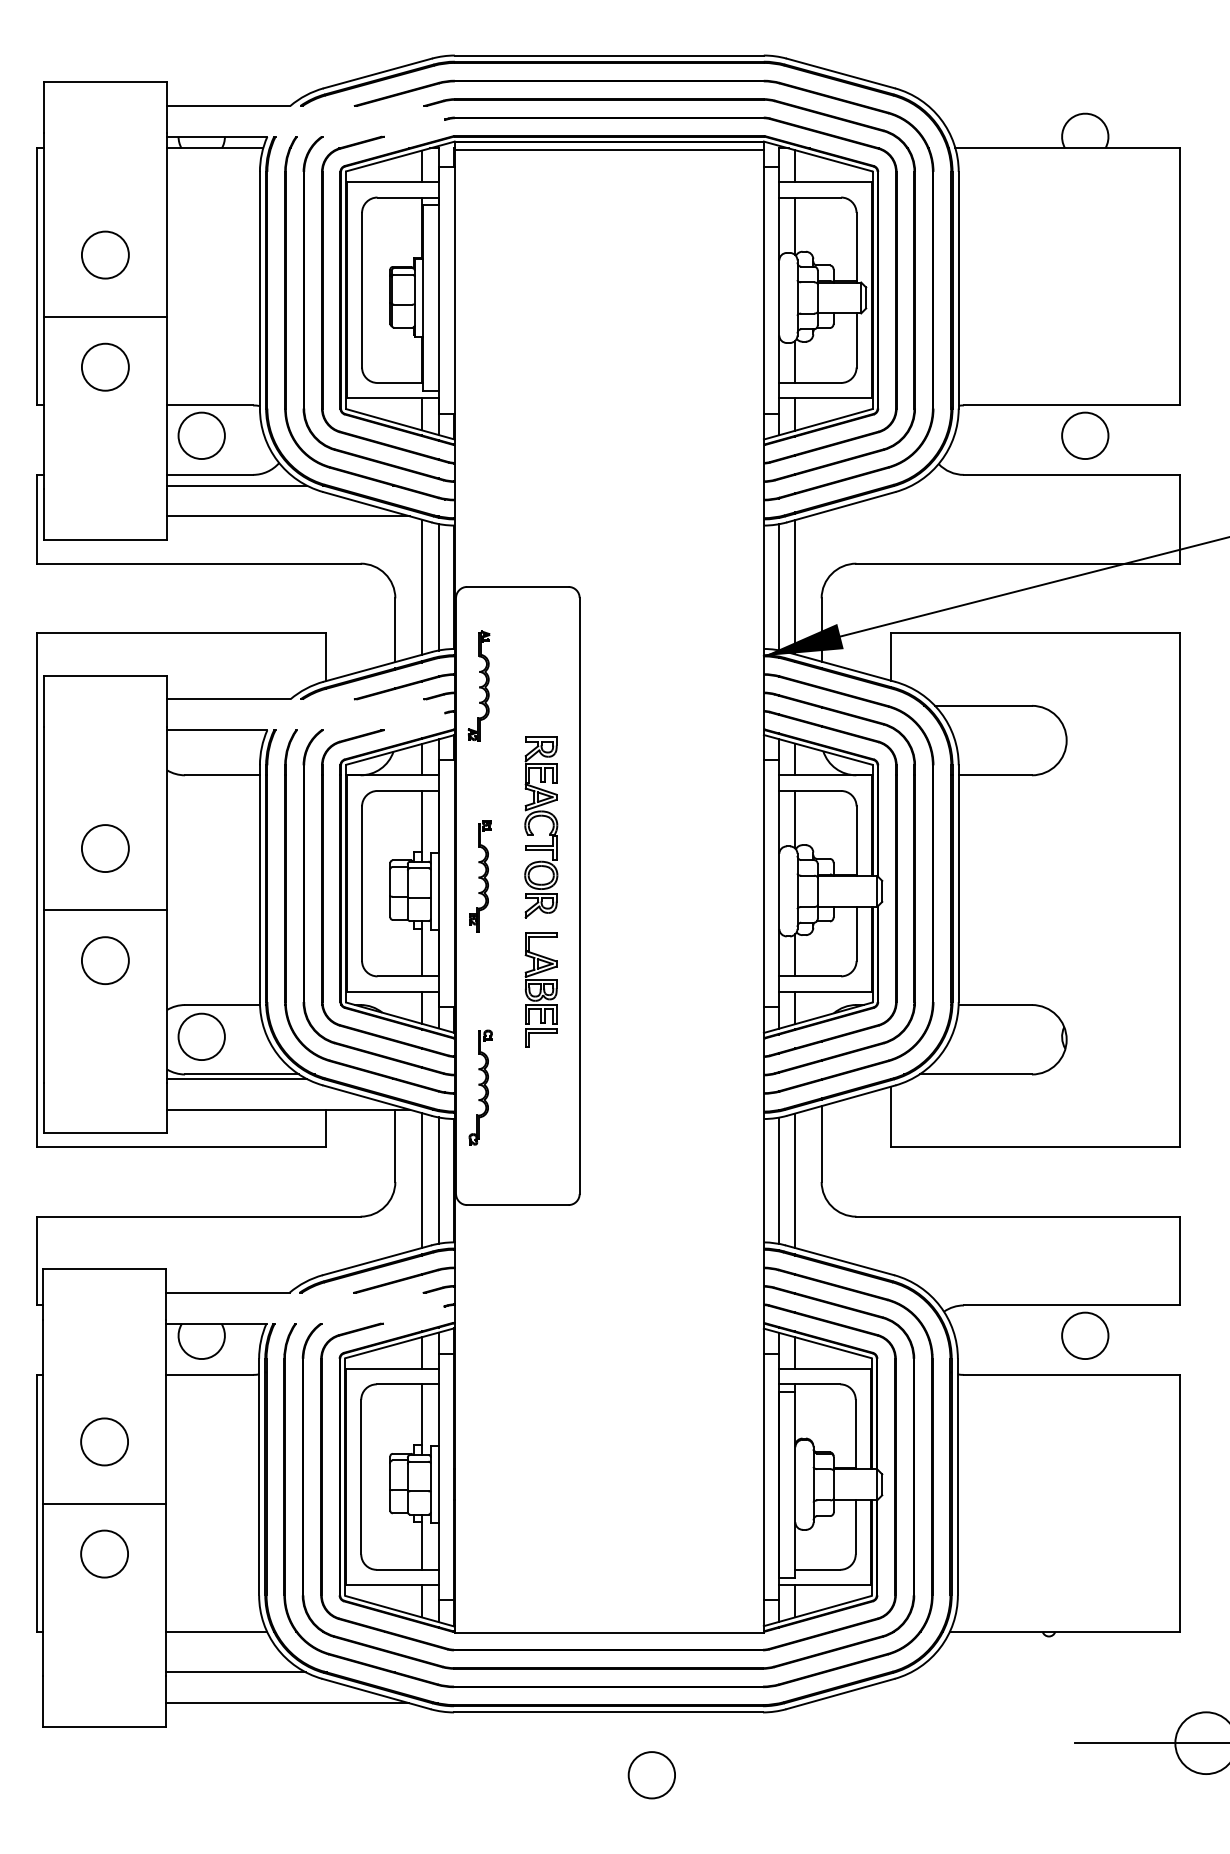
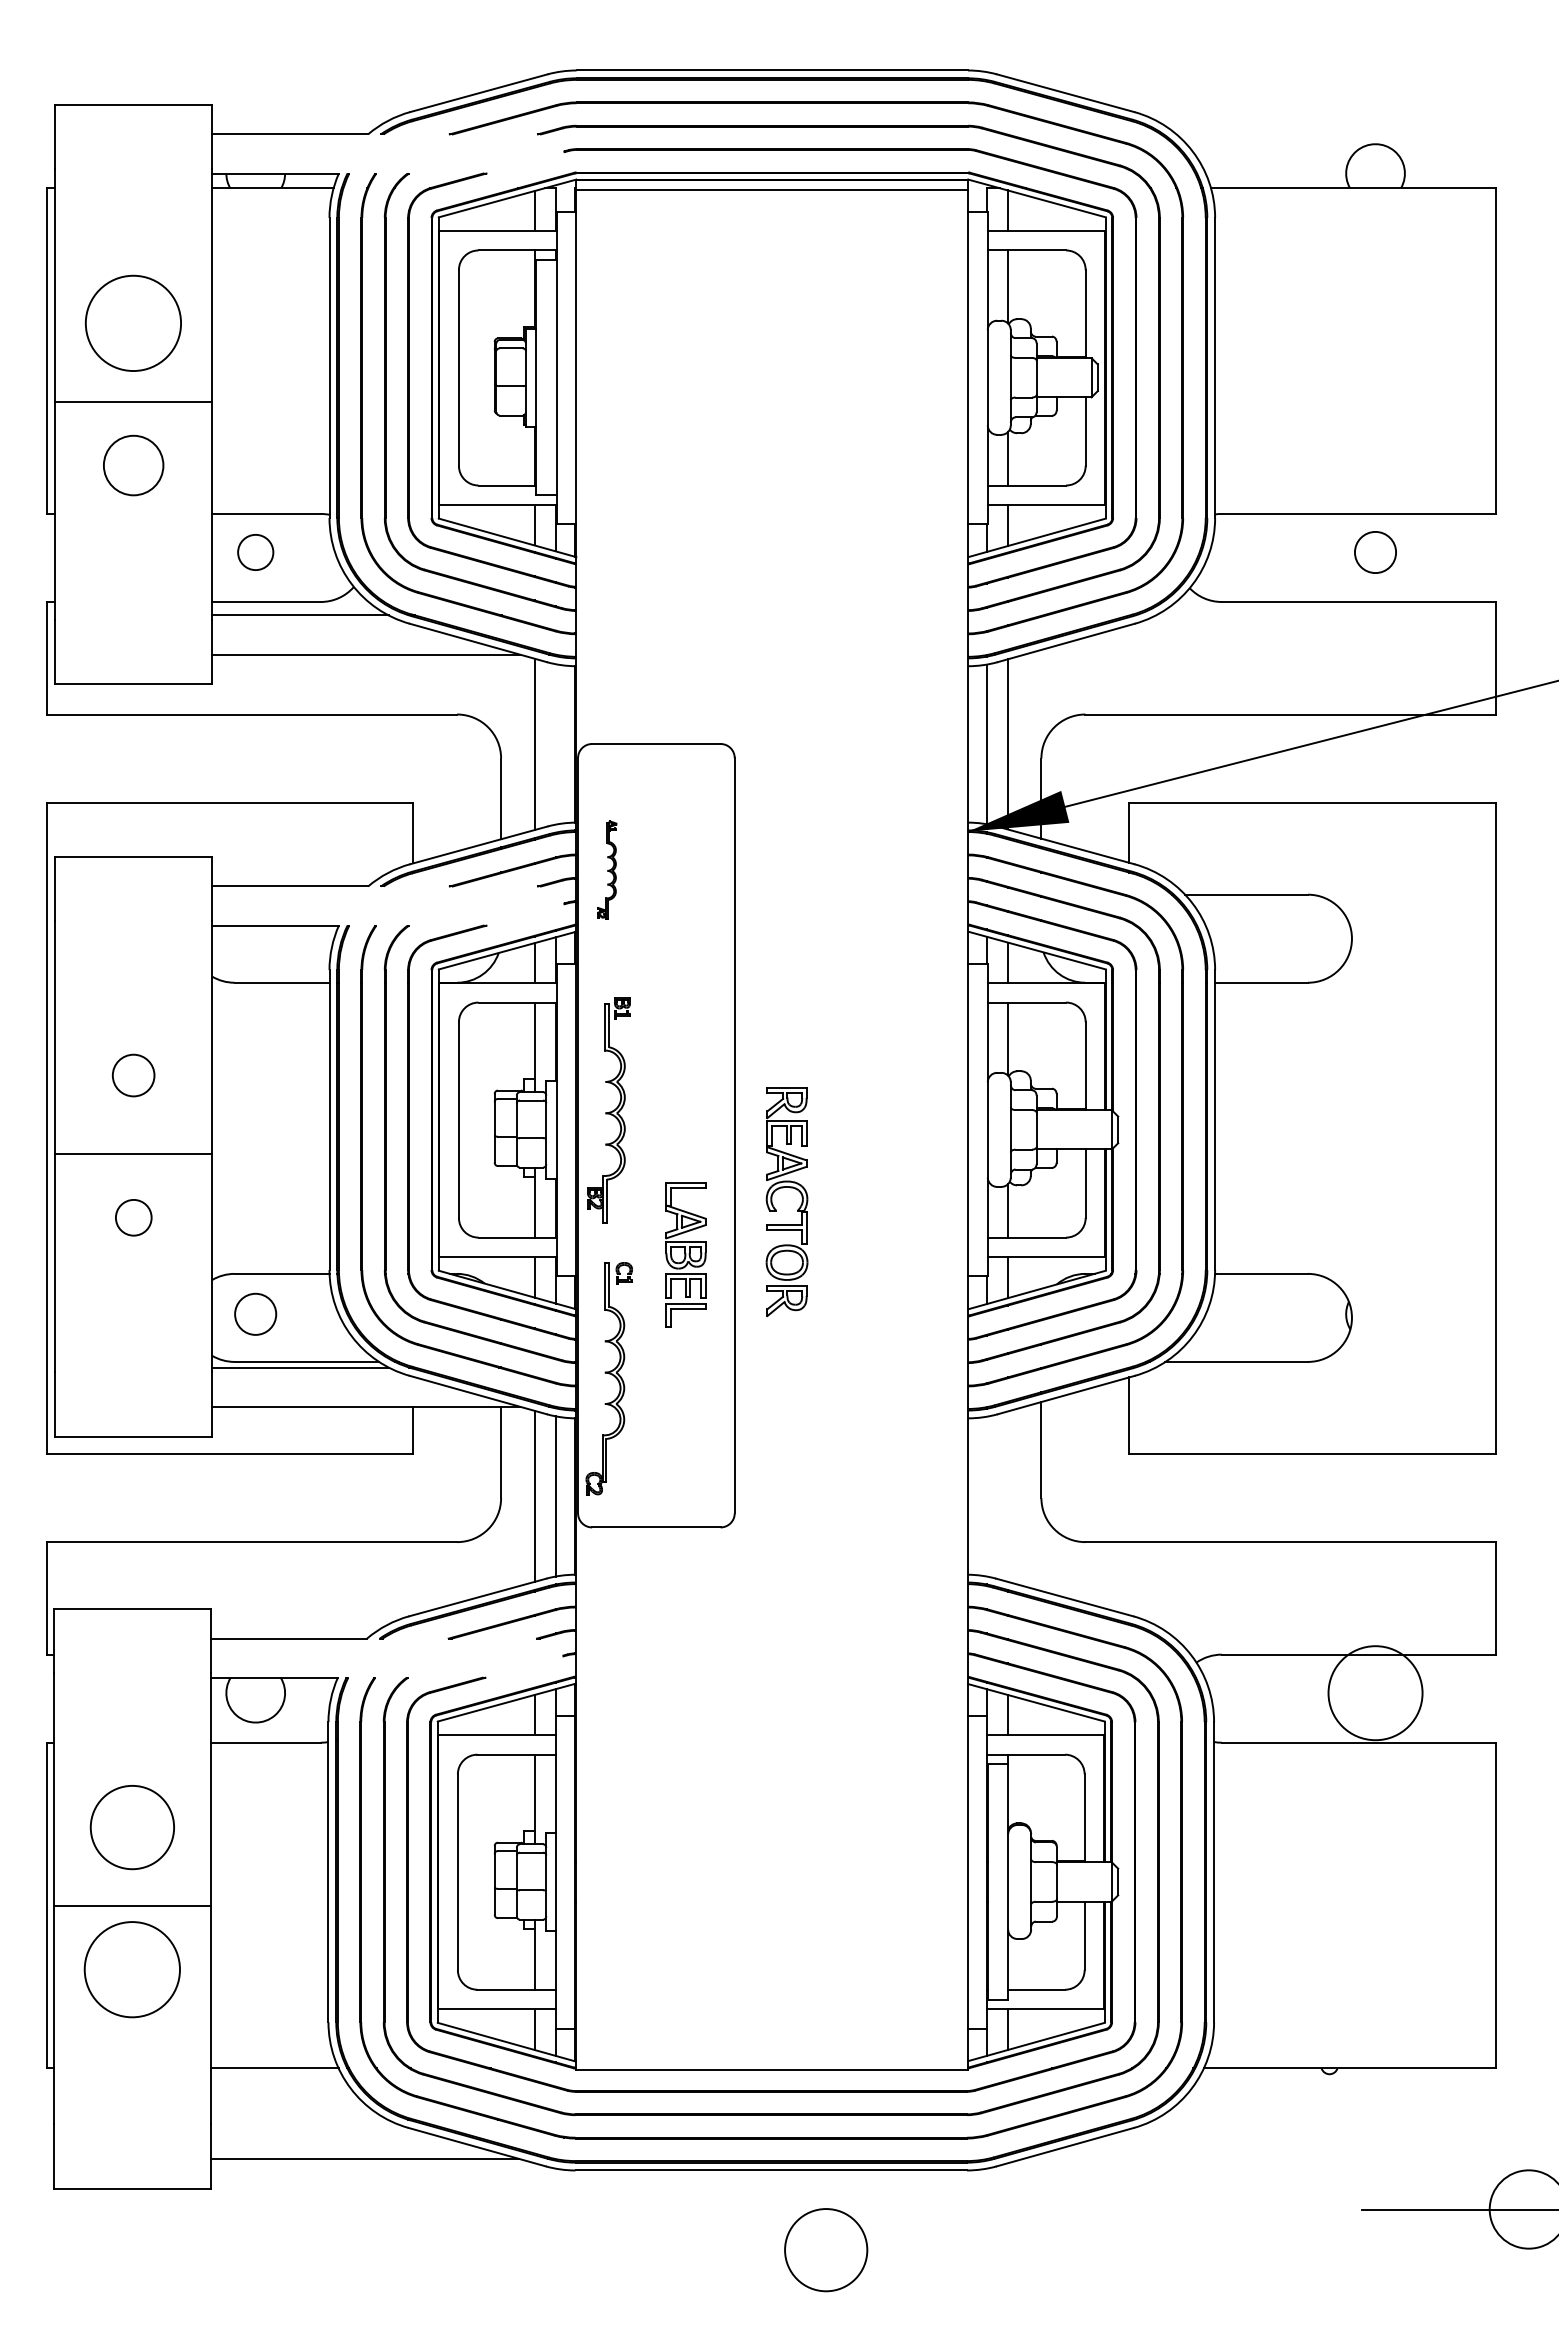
circle: (105, 255) -> (133, 323), size x1.6
circle: (201, 435) -> (255, 552), size x0.6
circle: (1085, 435) -> (1375, 552), size x0.7
line: (438, 587) -> (555, 744), removed
part: (479, 685) -> (607, 869), size x0.7
part: (532, 833) -> (776, 1209), moved
circle: (105, 848) -> (133, 1075), size x0.7
part: (480, 876) -> (608, 1110), size x1.6
circle: (105, 960) -> (133, 1217), size x0.6
circle: (201, 1037) -> (255, 1314), size x0.7
part: (480, 1087) -> (609, 1378), size x1.6
line: (778, 1180) -> (986, 1496), removed
line: (794, 1180) -> (1007, 1496), removed
circle: (1085, 1335) -> (1375, 1692), size x1.6
circle: (104, 1441) -> (132, 1827), size x1.4
circle: (104, 1553) -> (132, 1969), size x1.6
line: (235, 1672) -> (298, 2119), removed
circle: (652, 1774) -> (826, 2249), size x1.4

